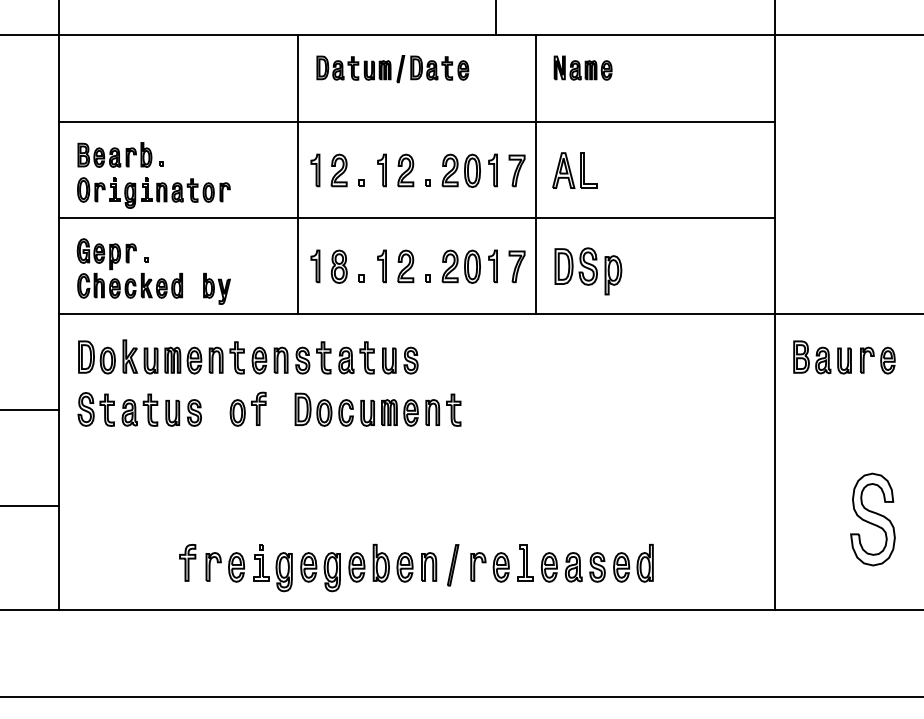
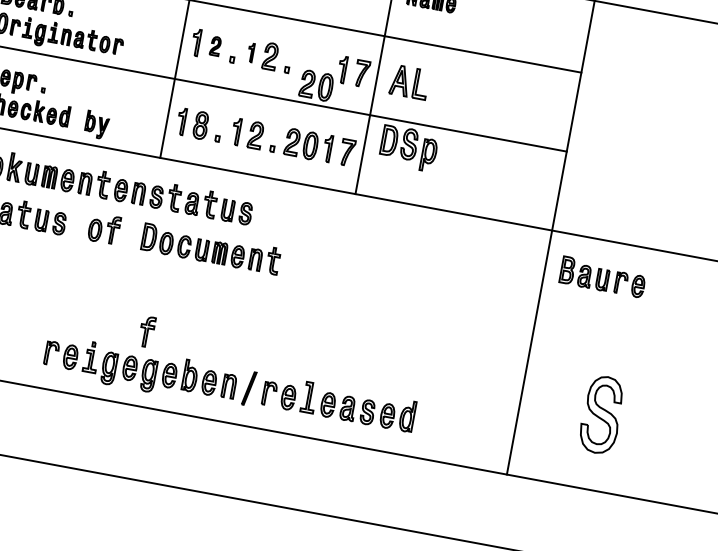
part: (338, 170) -> (215, 46), size x0.7
part: (381, 170) -> (250, 52), size x0.7
part: (460, 170) -> (315, 85), moved
part: (588, 271) -> (408, 148), moved
part: (187, 562) -> (146, 331), moved

